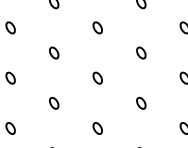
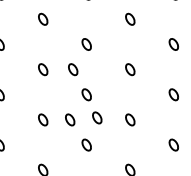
part: (84, 52) -> (73, 69), added
part: (108, 100) -> (97, 117), added
part: (81, 102) -> (70, 119), added

